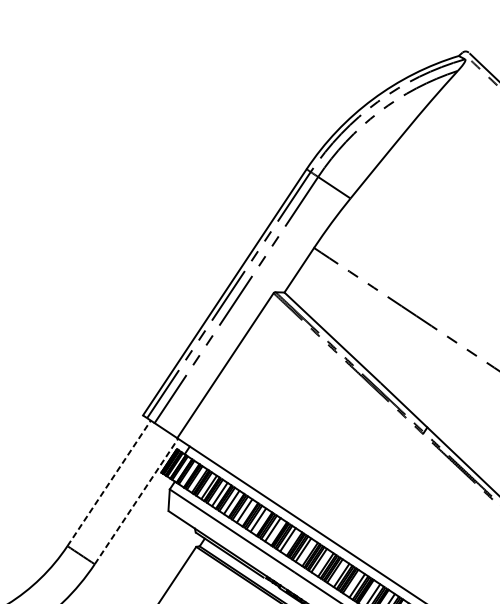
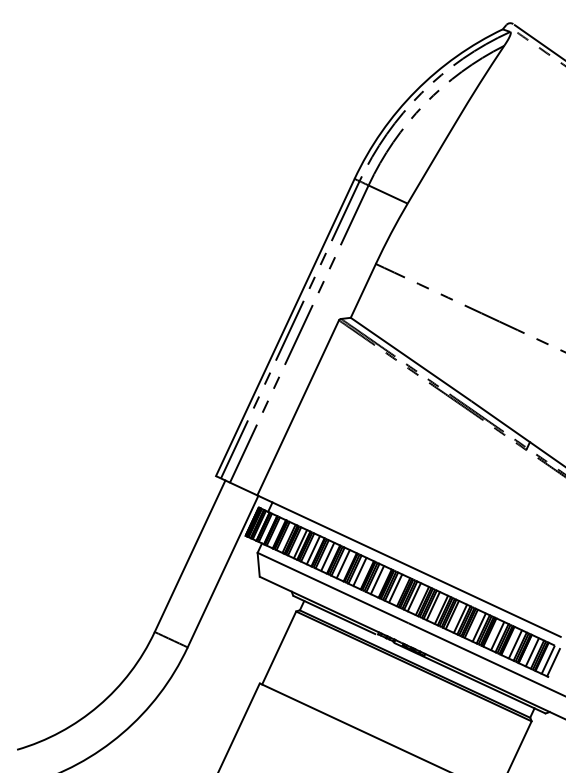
line: (109, 483) -> (190, 556), dashed -> solid
line: (136, 501) -> (223, 571), dashed -> solid

